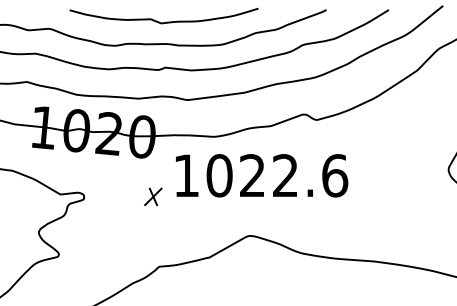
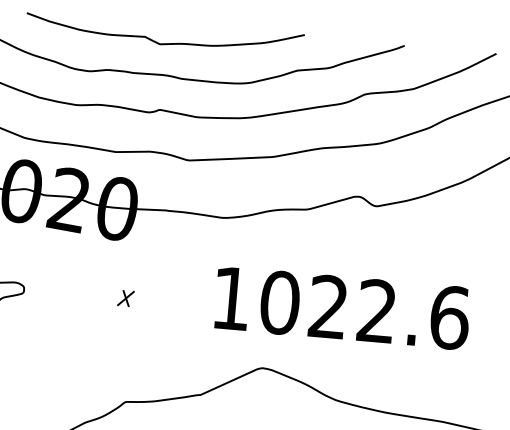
text: (262, 175) -> (343, 307), moved
part: (153, 196) -> (126, 297), size x0.6

